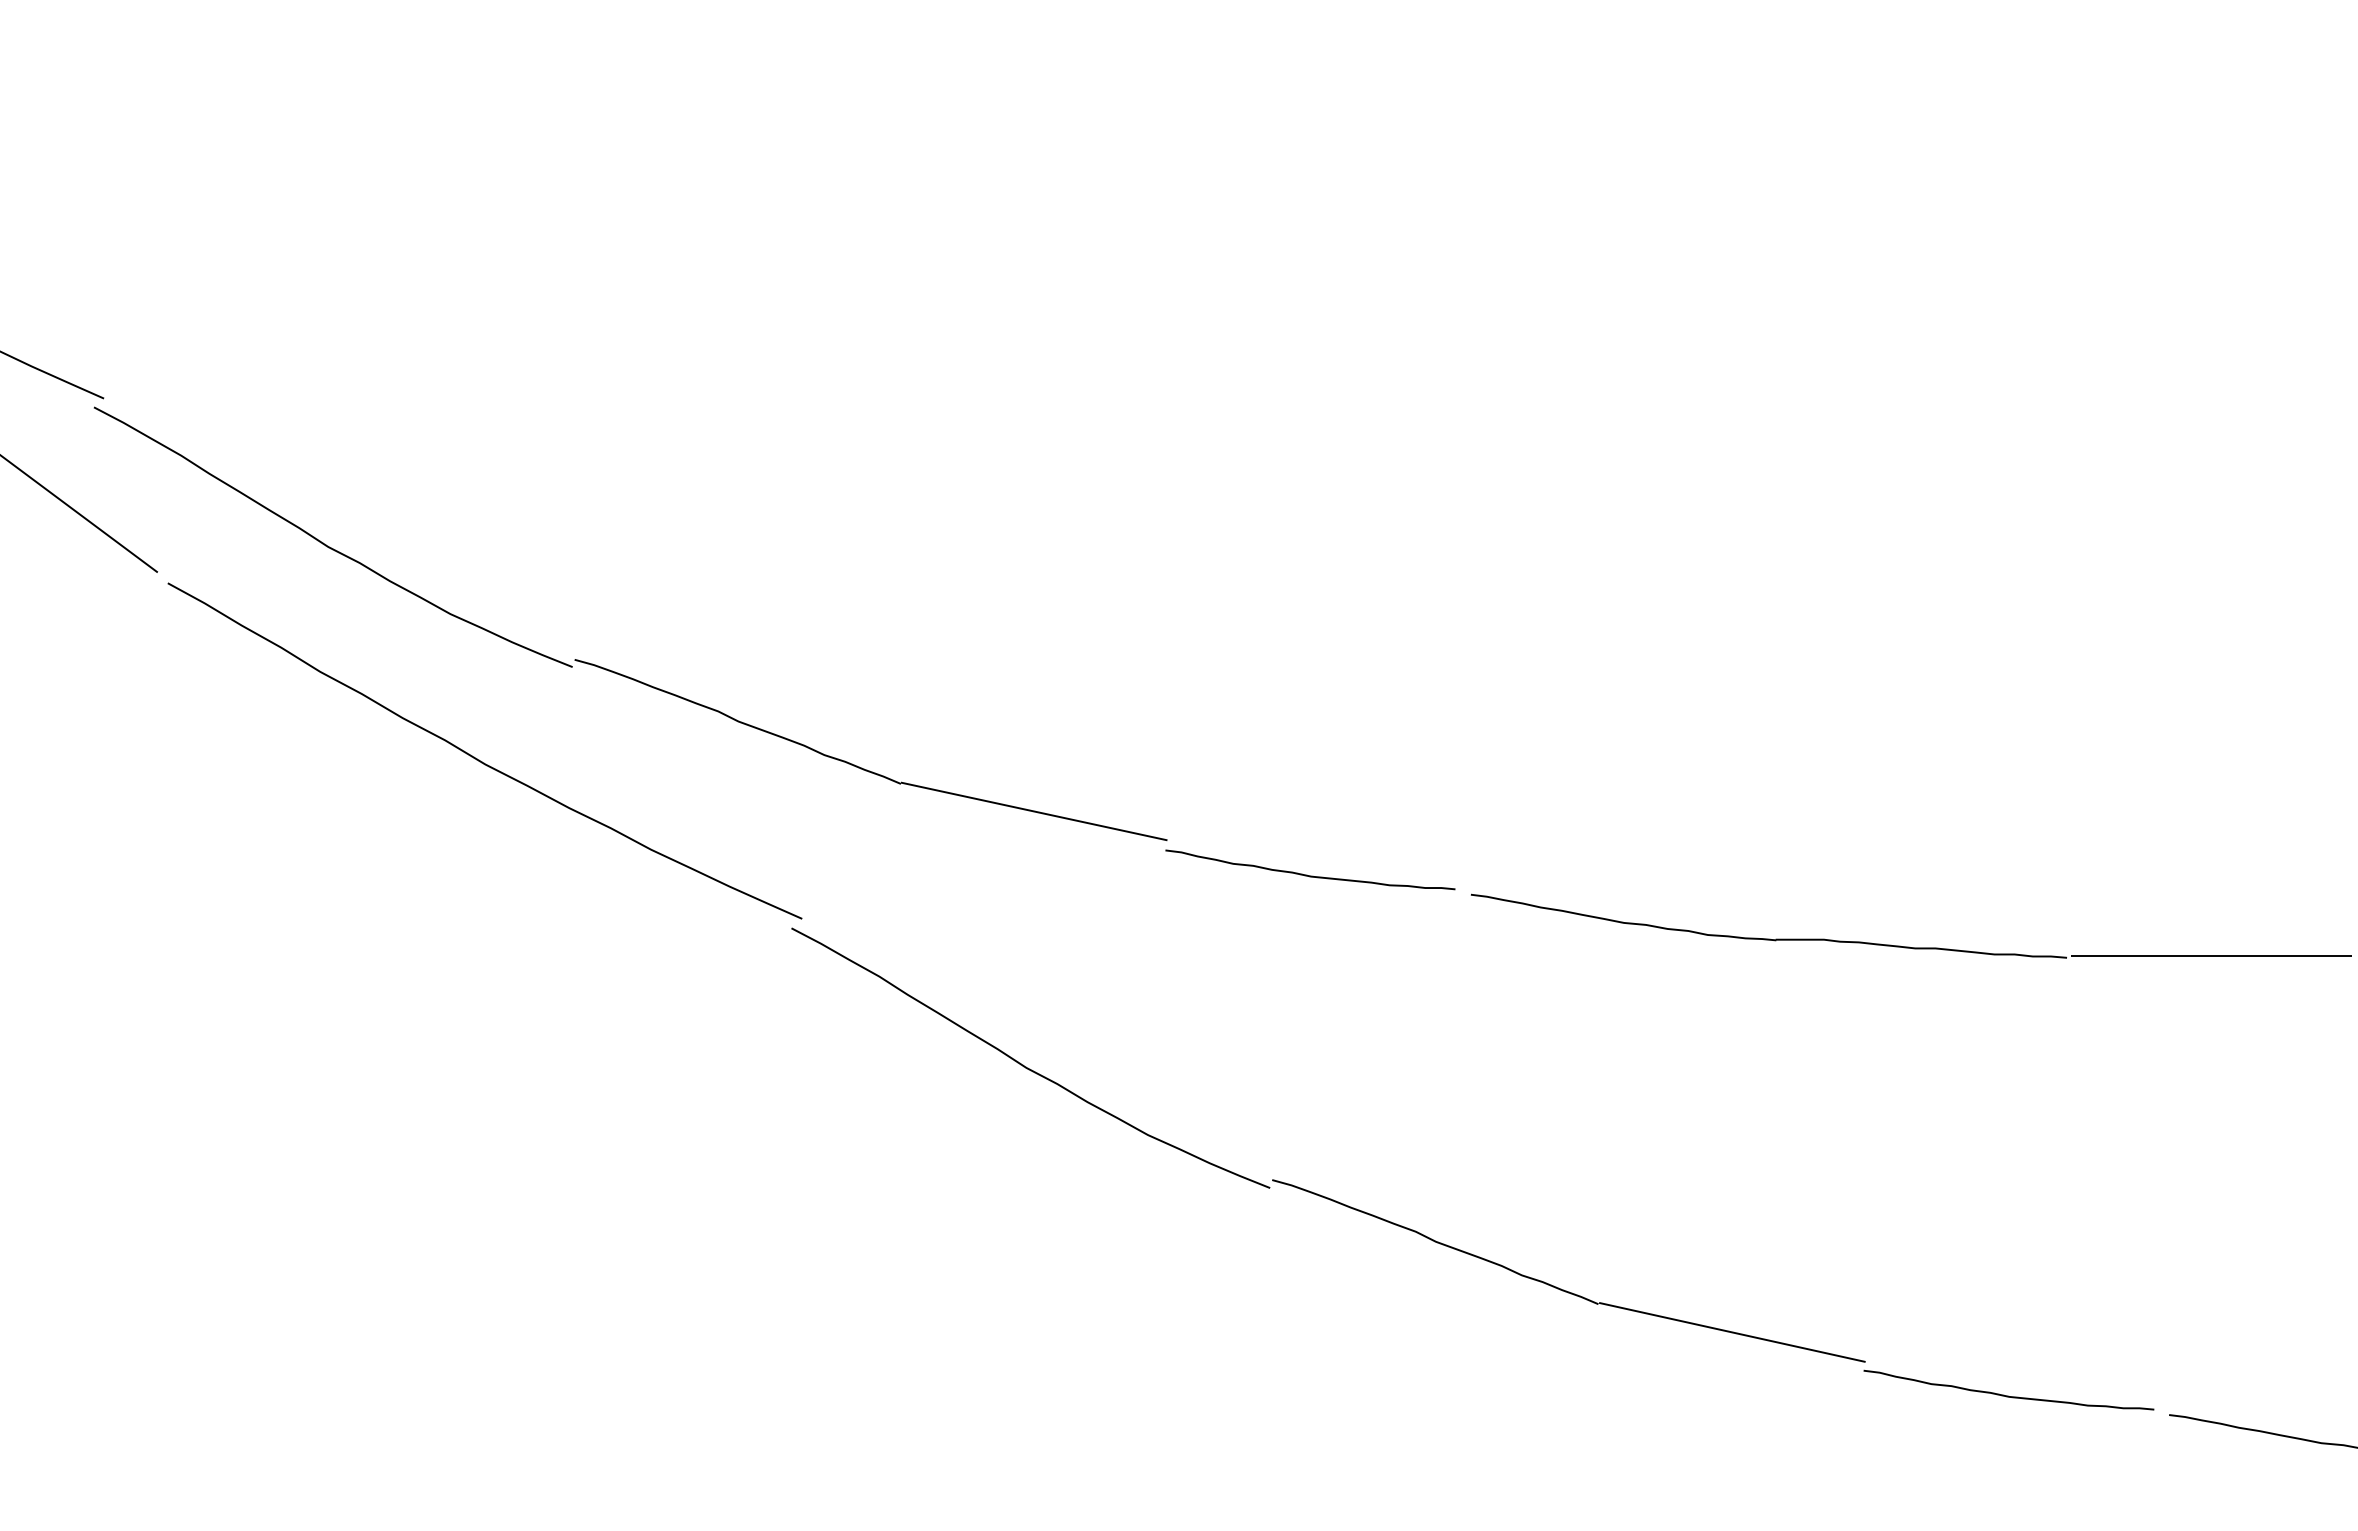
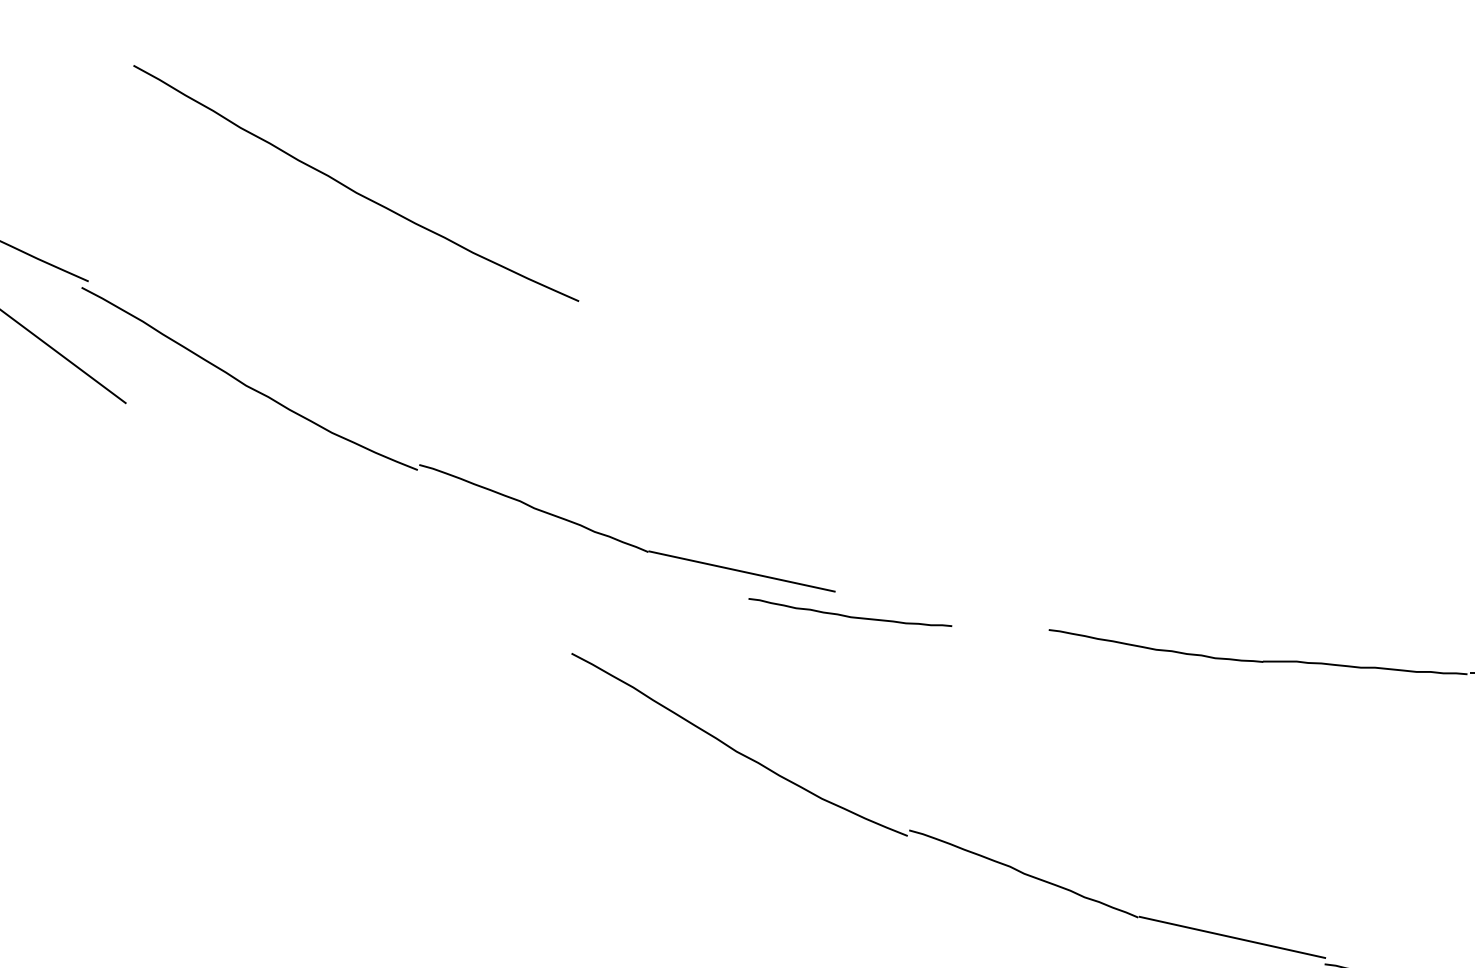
curve: (479, 759) -> (352, 189), moved
curve: (1307, 874) -> (848, 615), moved

